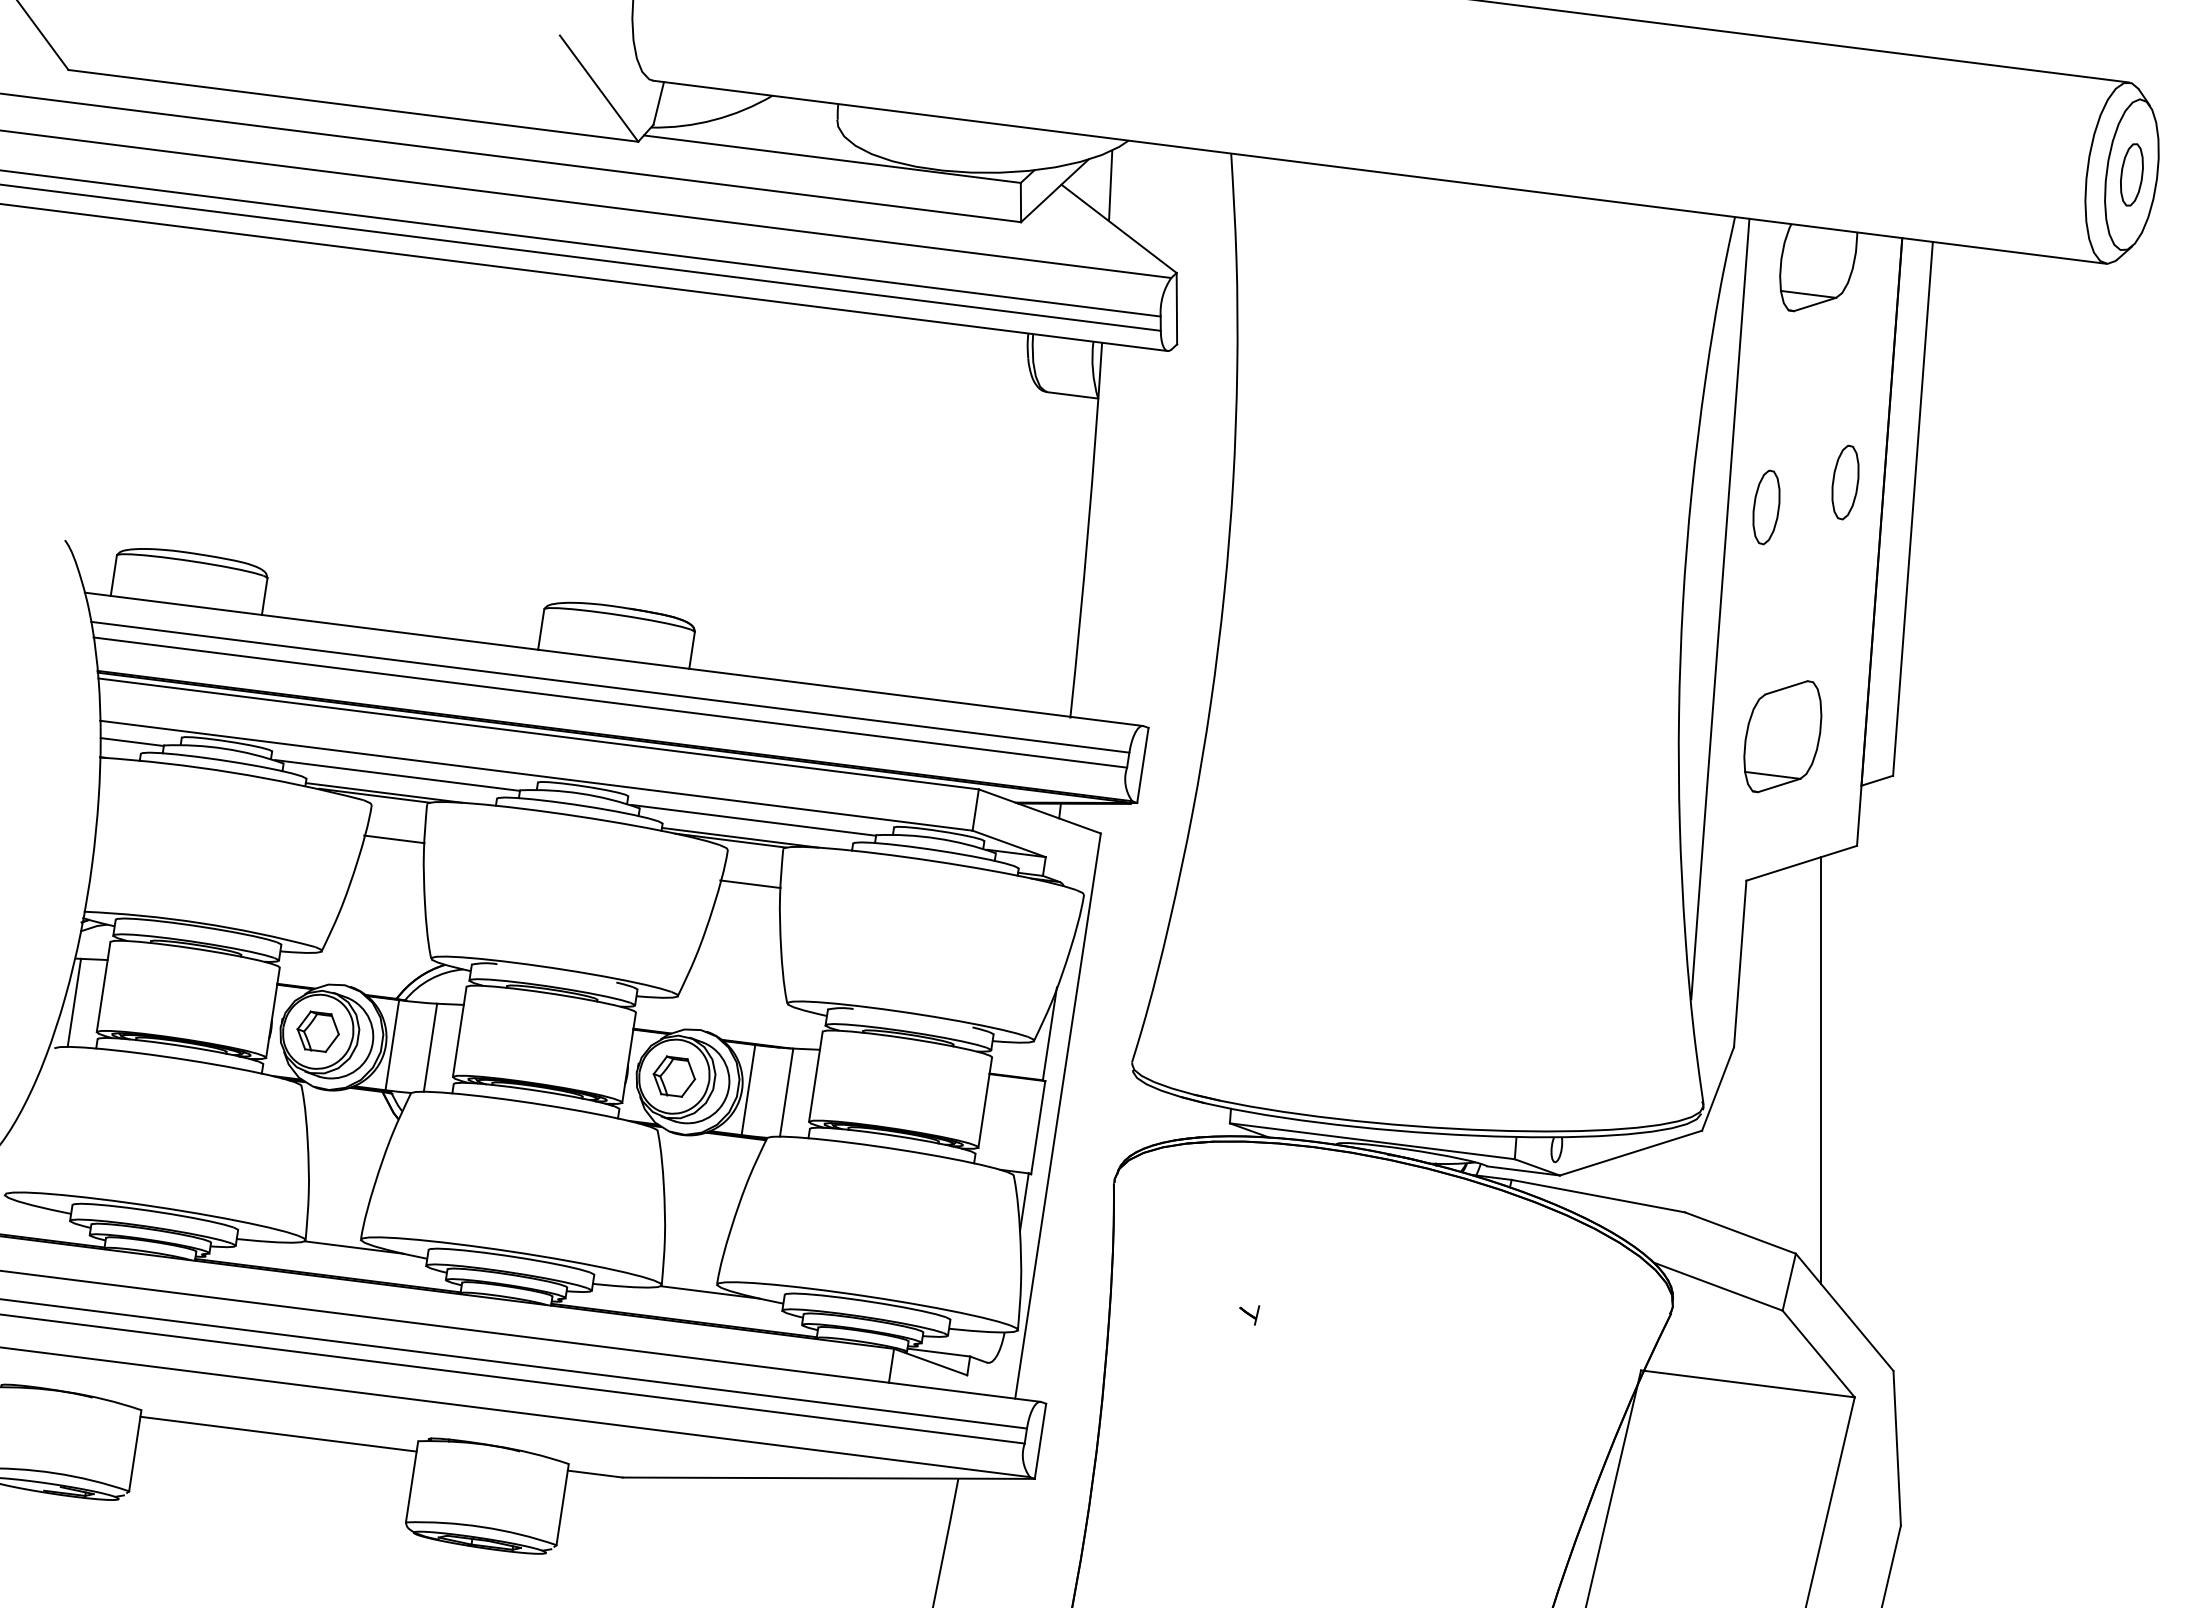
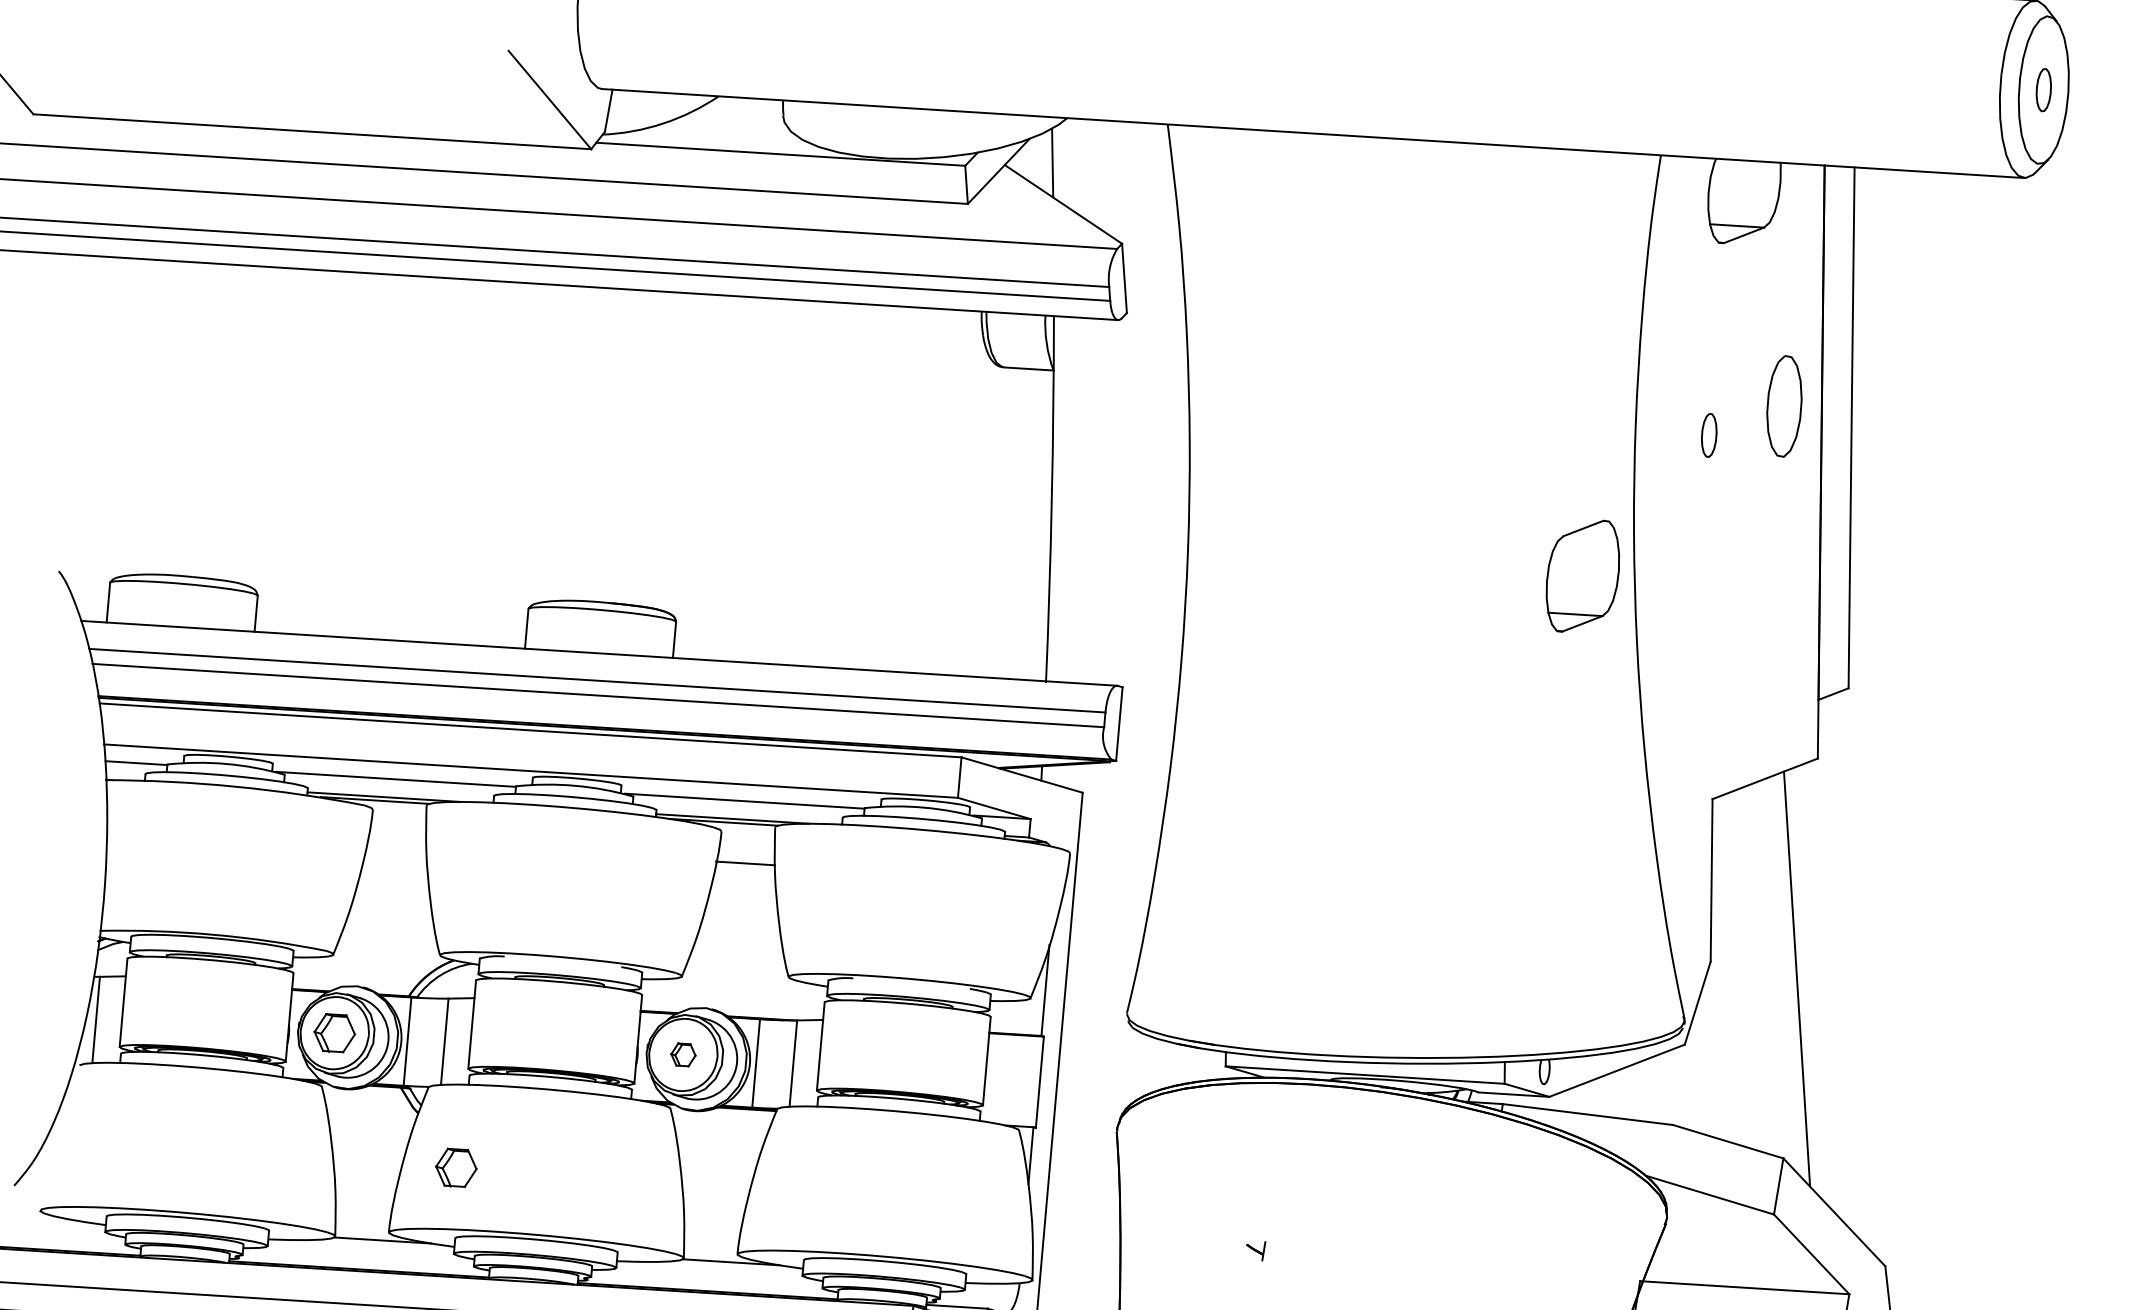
part: (2131, 174) -> (2043, 89), size x0.7
part: (1845, 482) -> (1784, 406), size x1.4
part: (1766, 507) -> (1709, 435), size x0.6
line: (1720, 608) -> (1670, 536), removed
part: (1782, 736) -> (1582, 576), moved
line: (394, 839) -> (397, 841), removed
part: (674, 1076) -> (683, 1054), size x0.6
part: (433, 1177) -> (455, 1167), added

